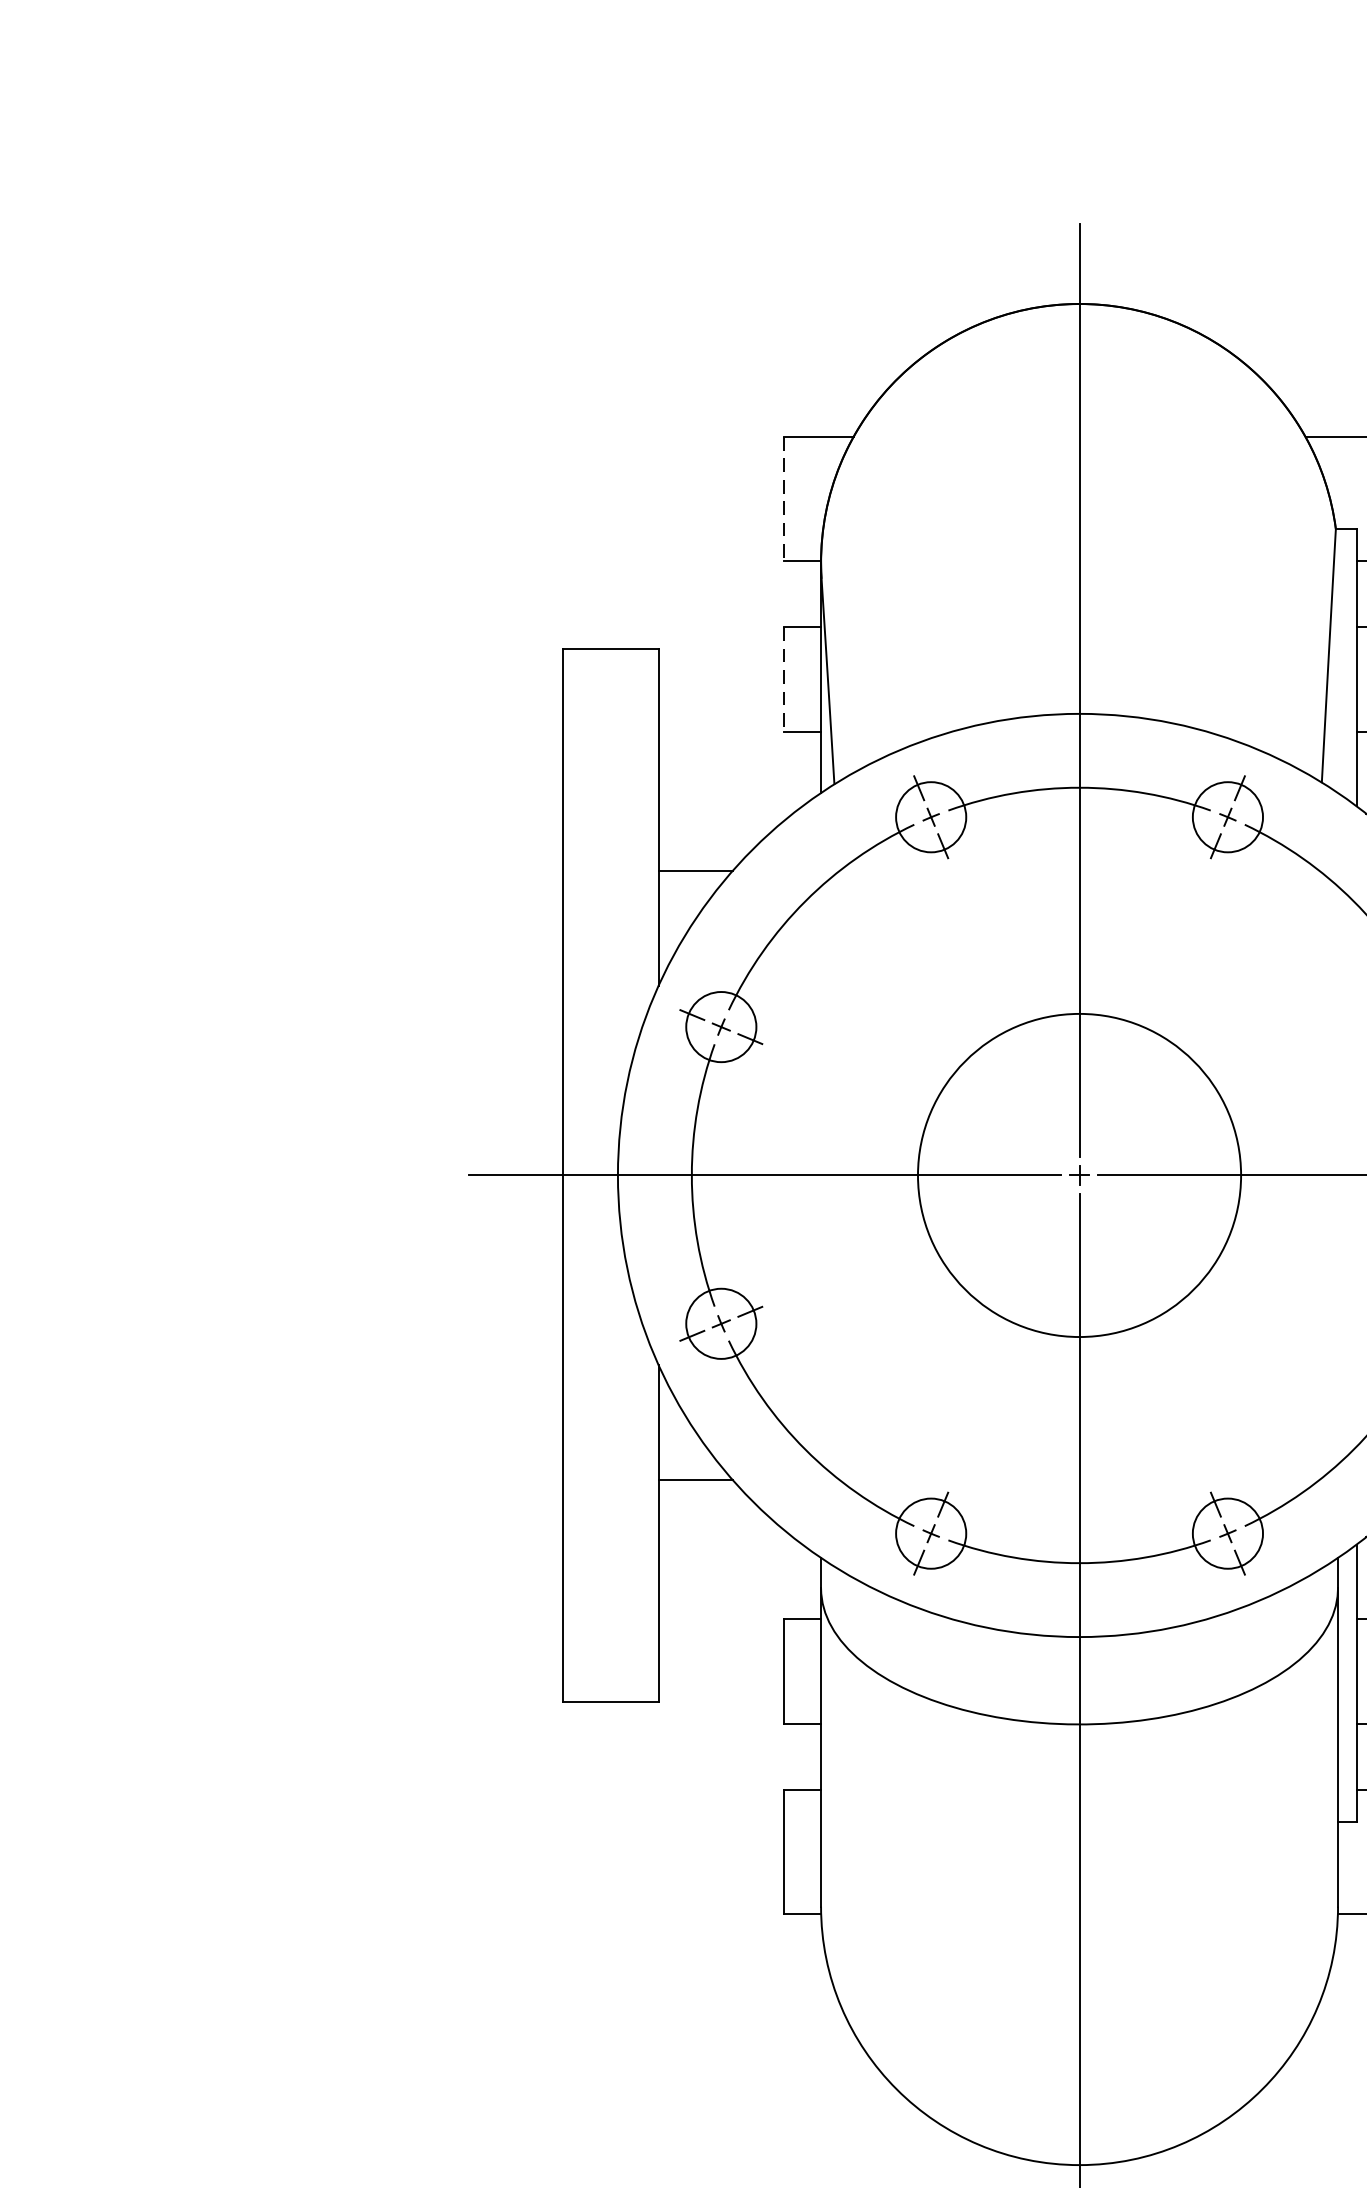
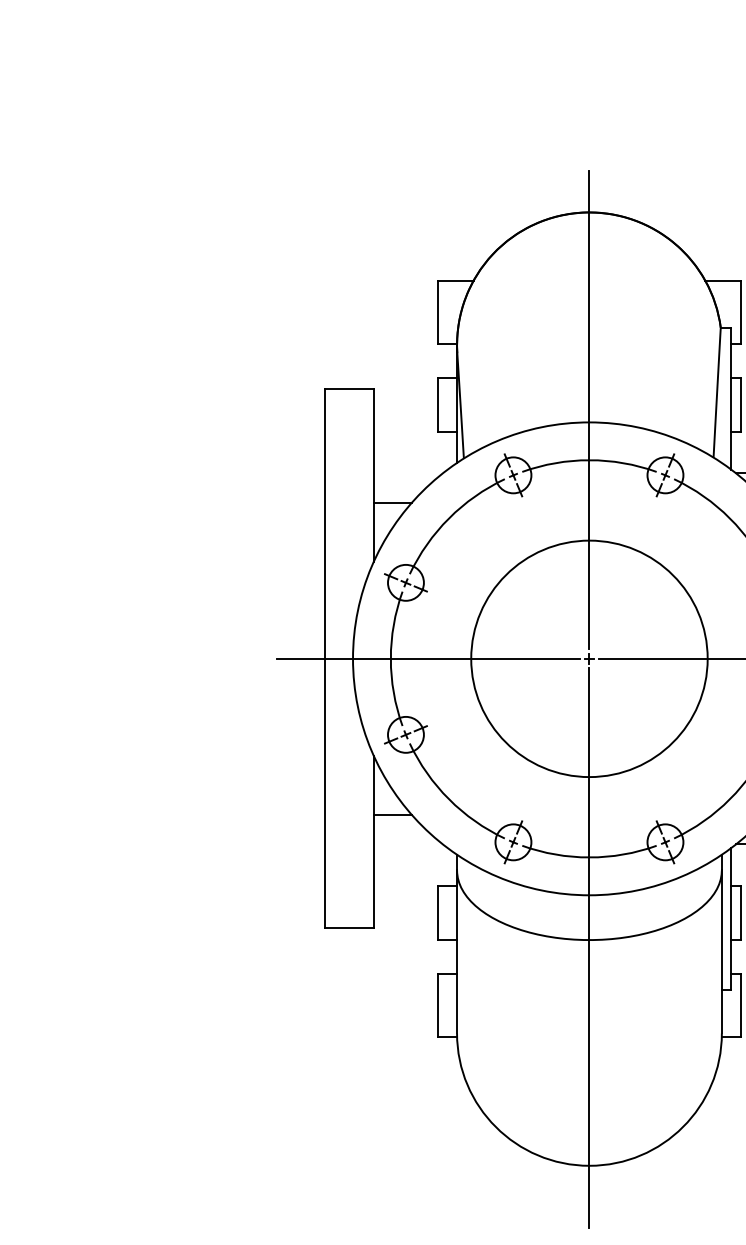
line: (784, 499) -> (438, 312), dashed -> solid
line: (784, 678) -> (438, 404), dashed -> solid
circle: (1079, 1174) -> (589, 658), size x1.43

